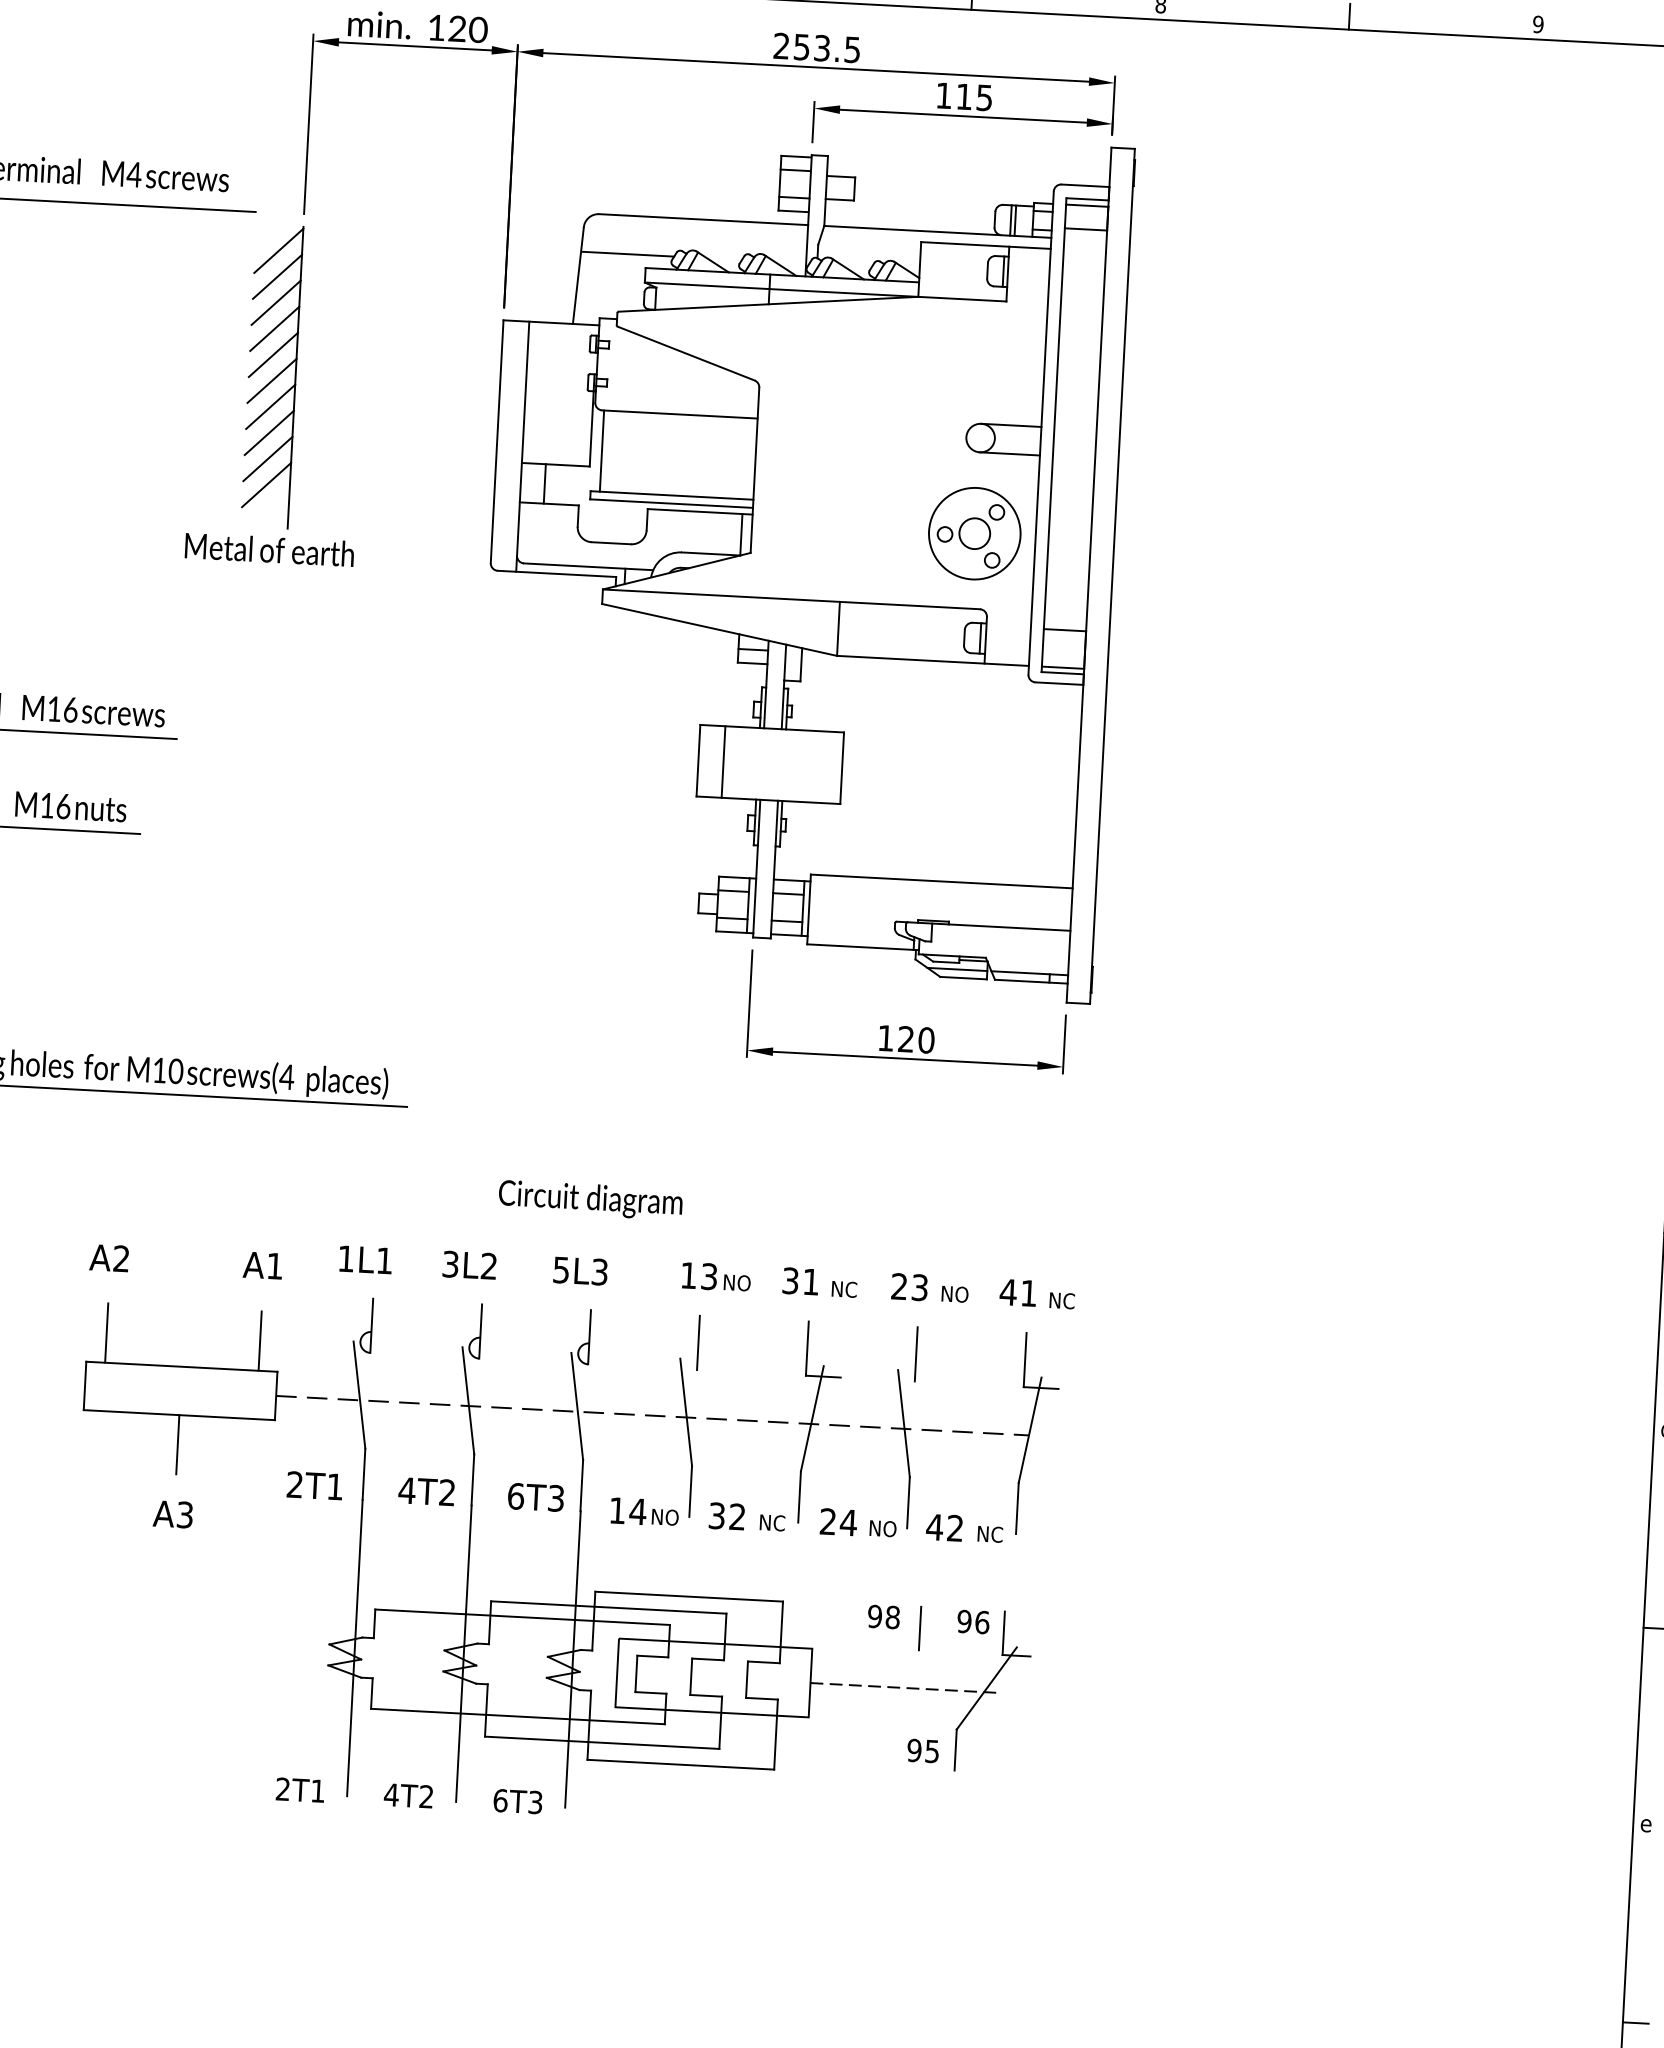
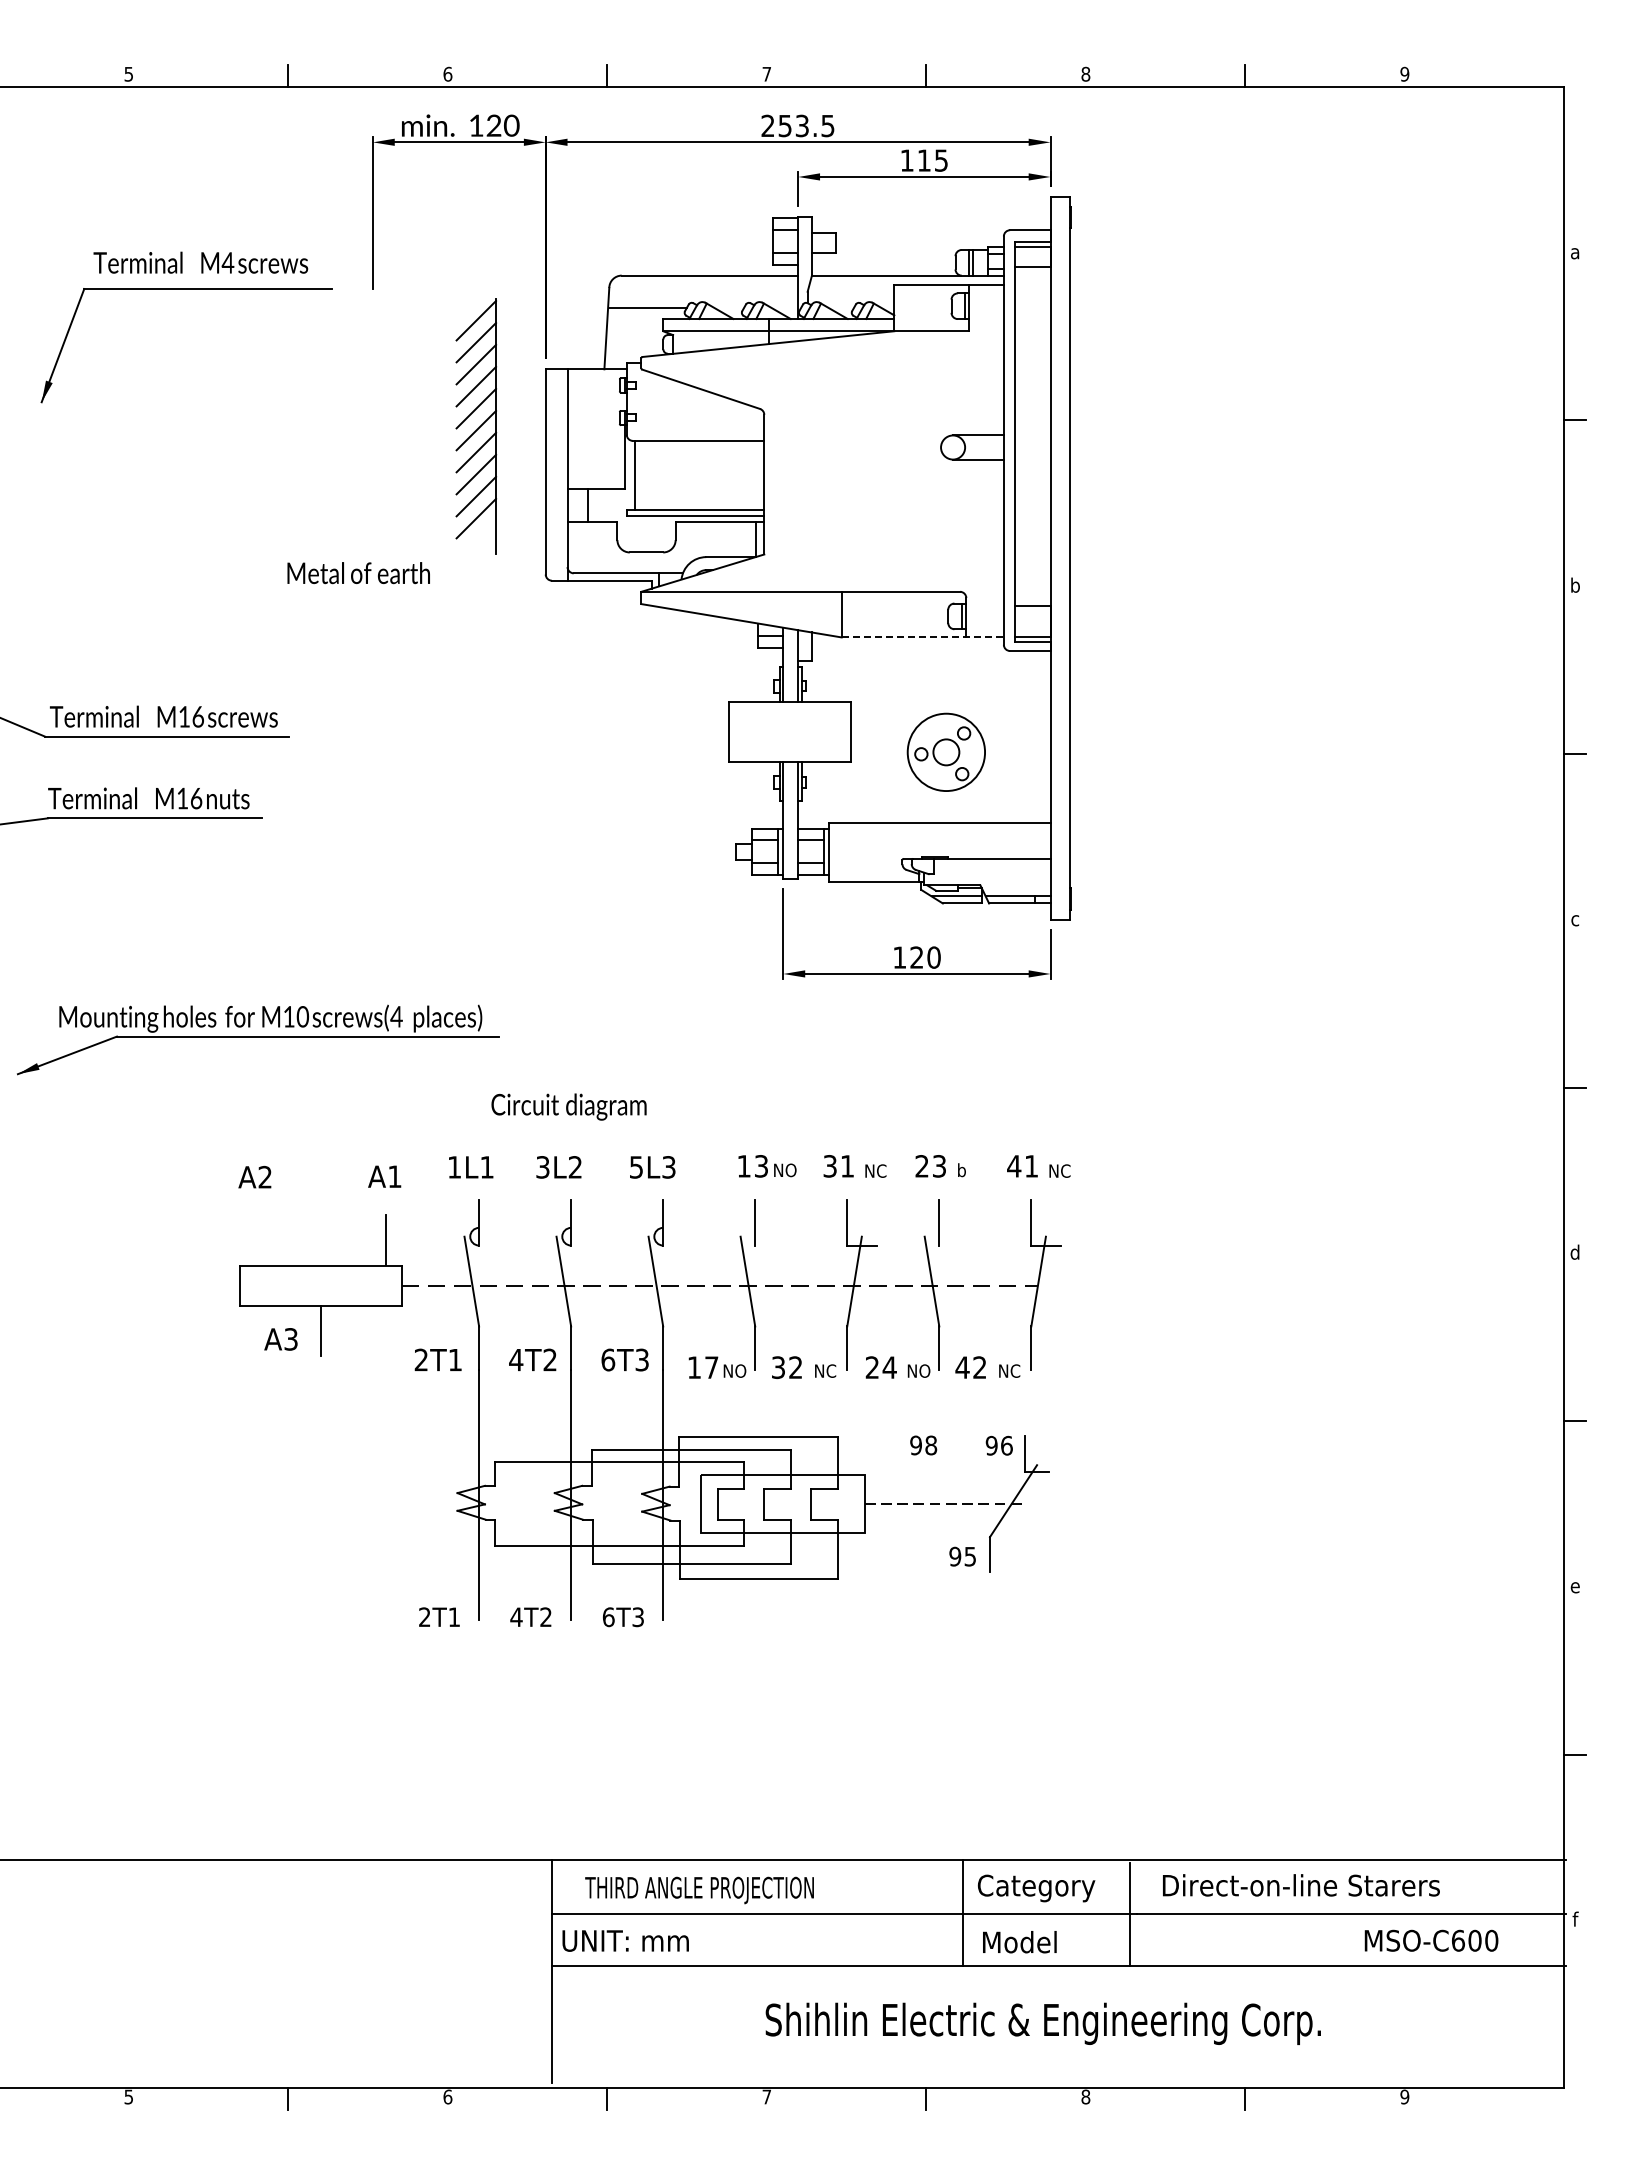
part: (272, 376) -> (476, 426), moved
part: (973, 532) -> (945, 751), moved
line: (933, 661) -> (923, 637), solid -> dashed
line: (723, 761) -> (750, 731), removed
text: (590, 1199) -> (568, 1106), moved
text: (955, 1294) -> (969, 1170), NO -> b
line: (107, 1333) -> (256, 1240), removed
text: (637, 1511) -> (711, 1367), 14 -> 17
text: (172, 1514) -> (280, 1339), moved
line: (919, 1628) -> (954, 1453), removed

